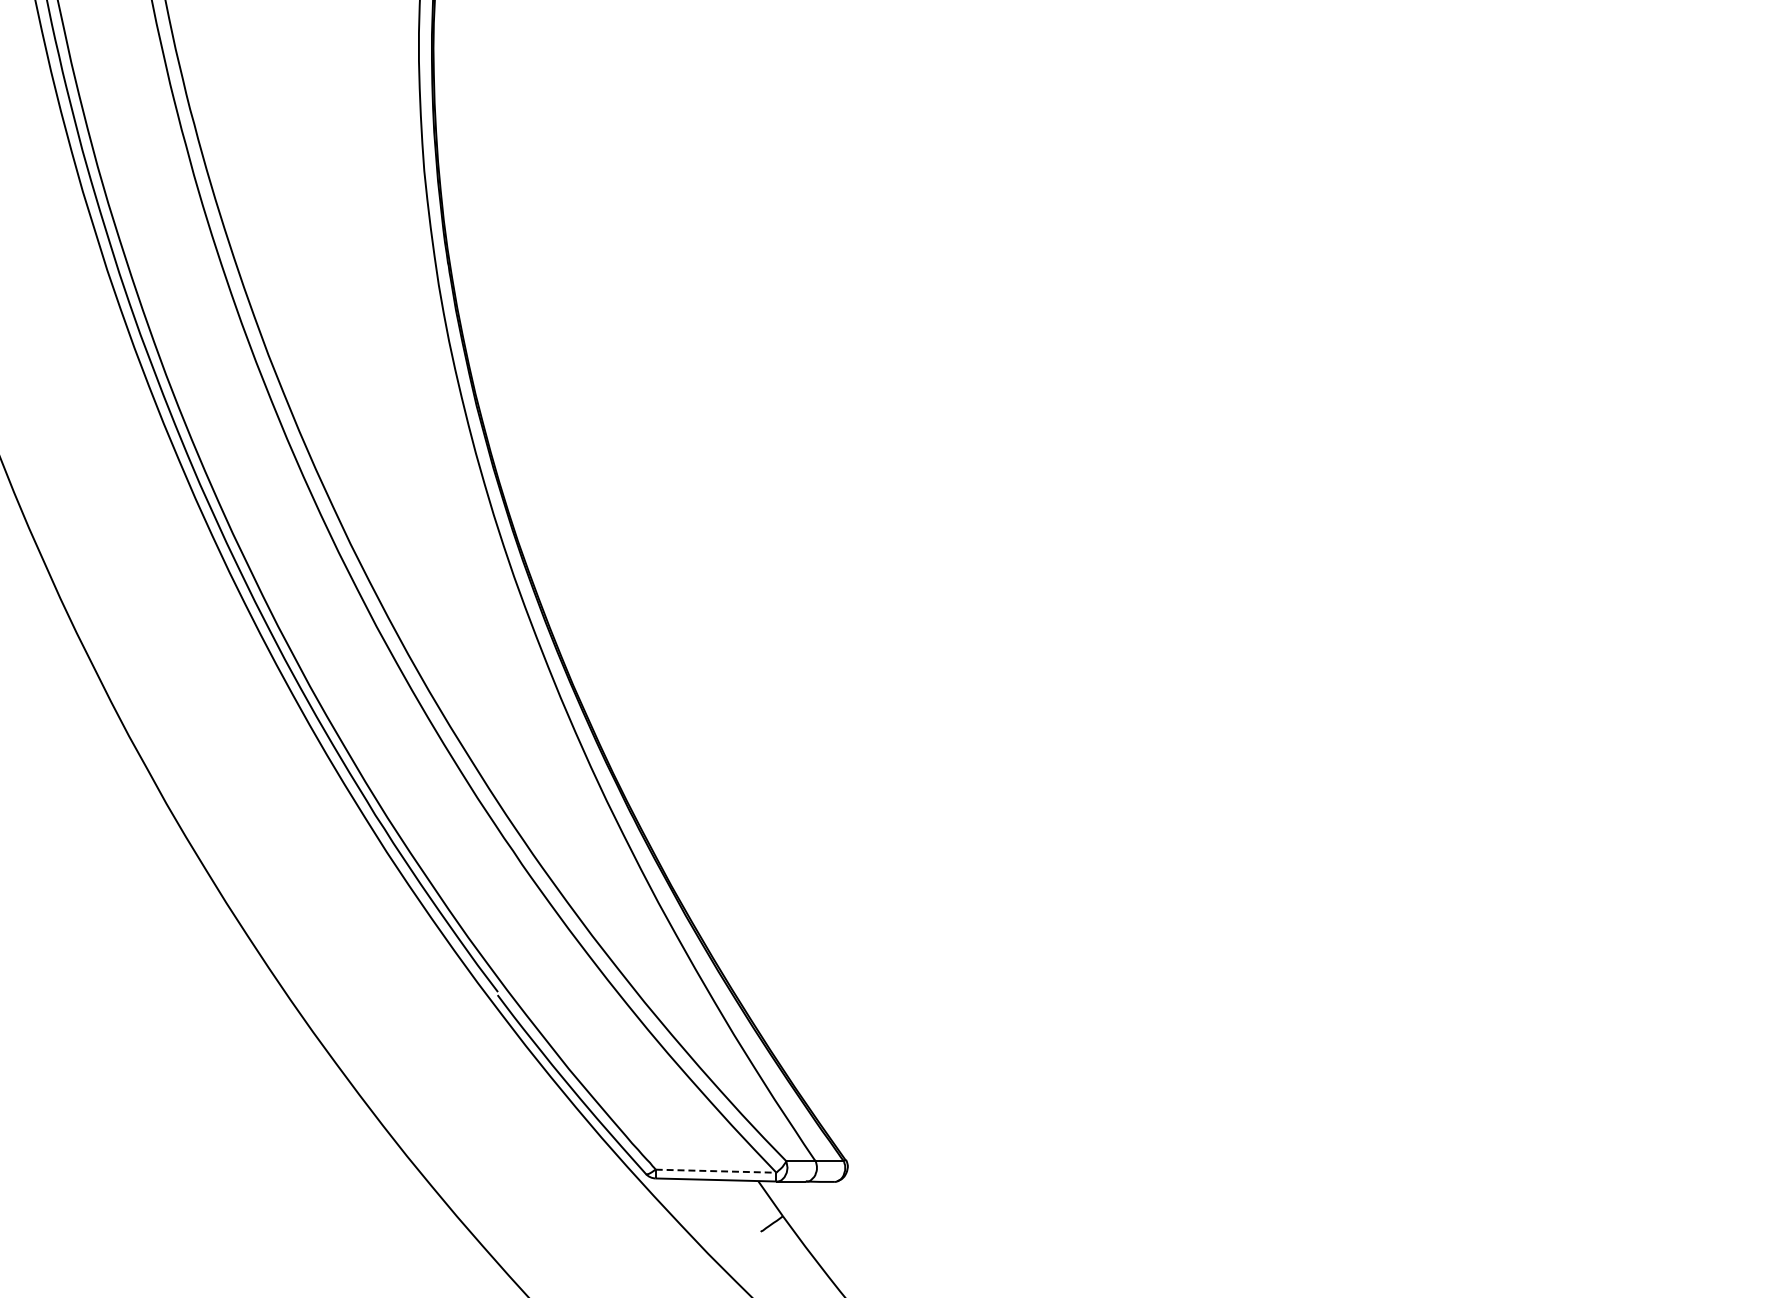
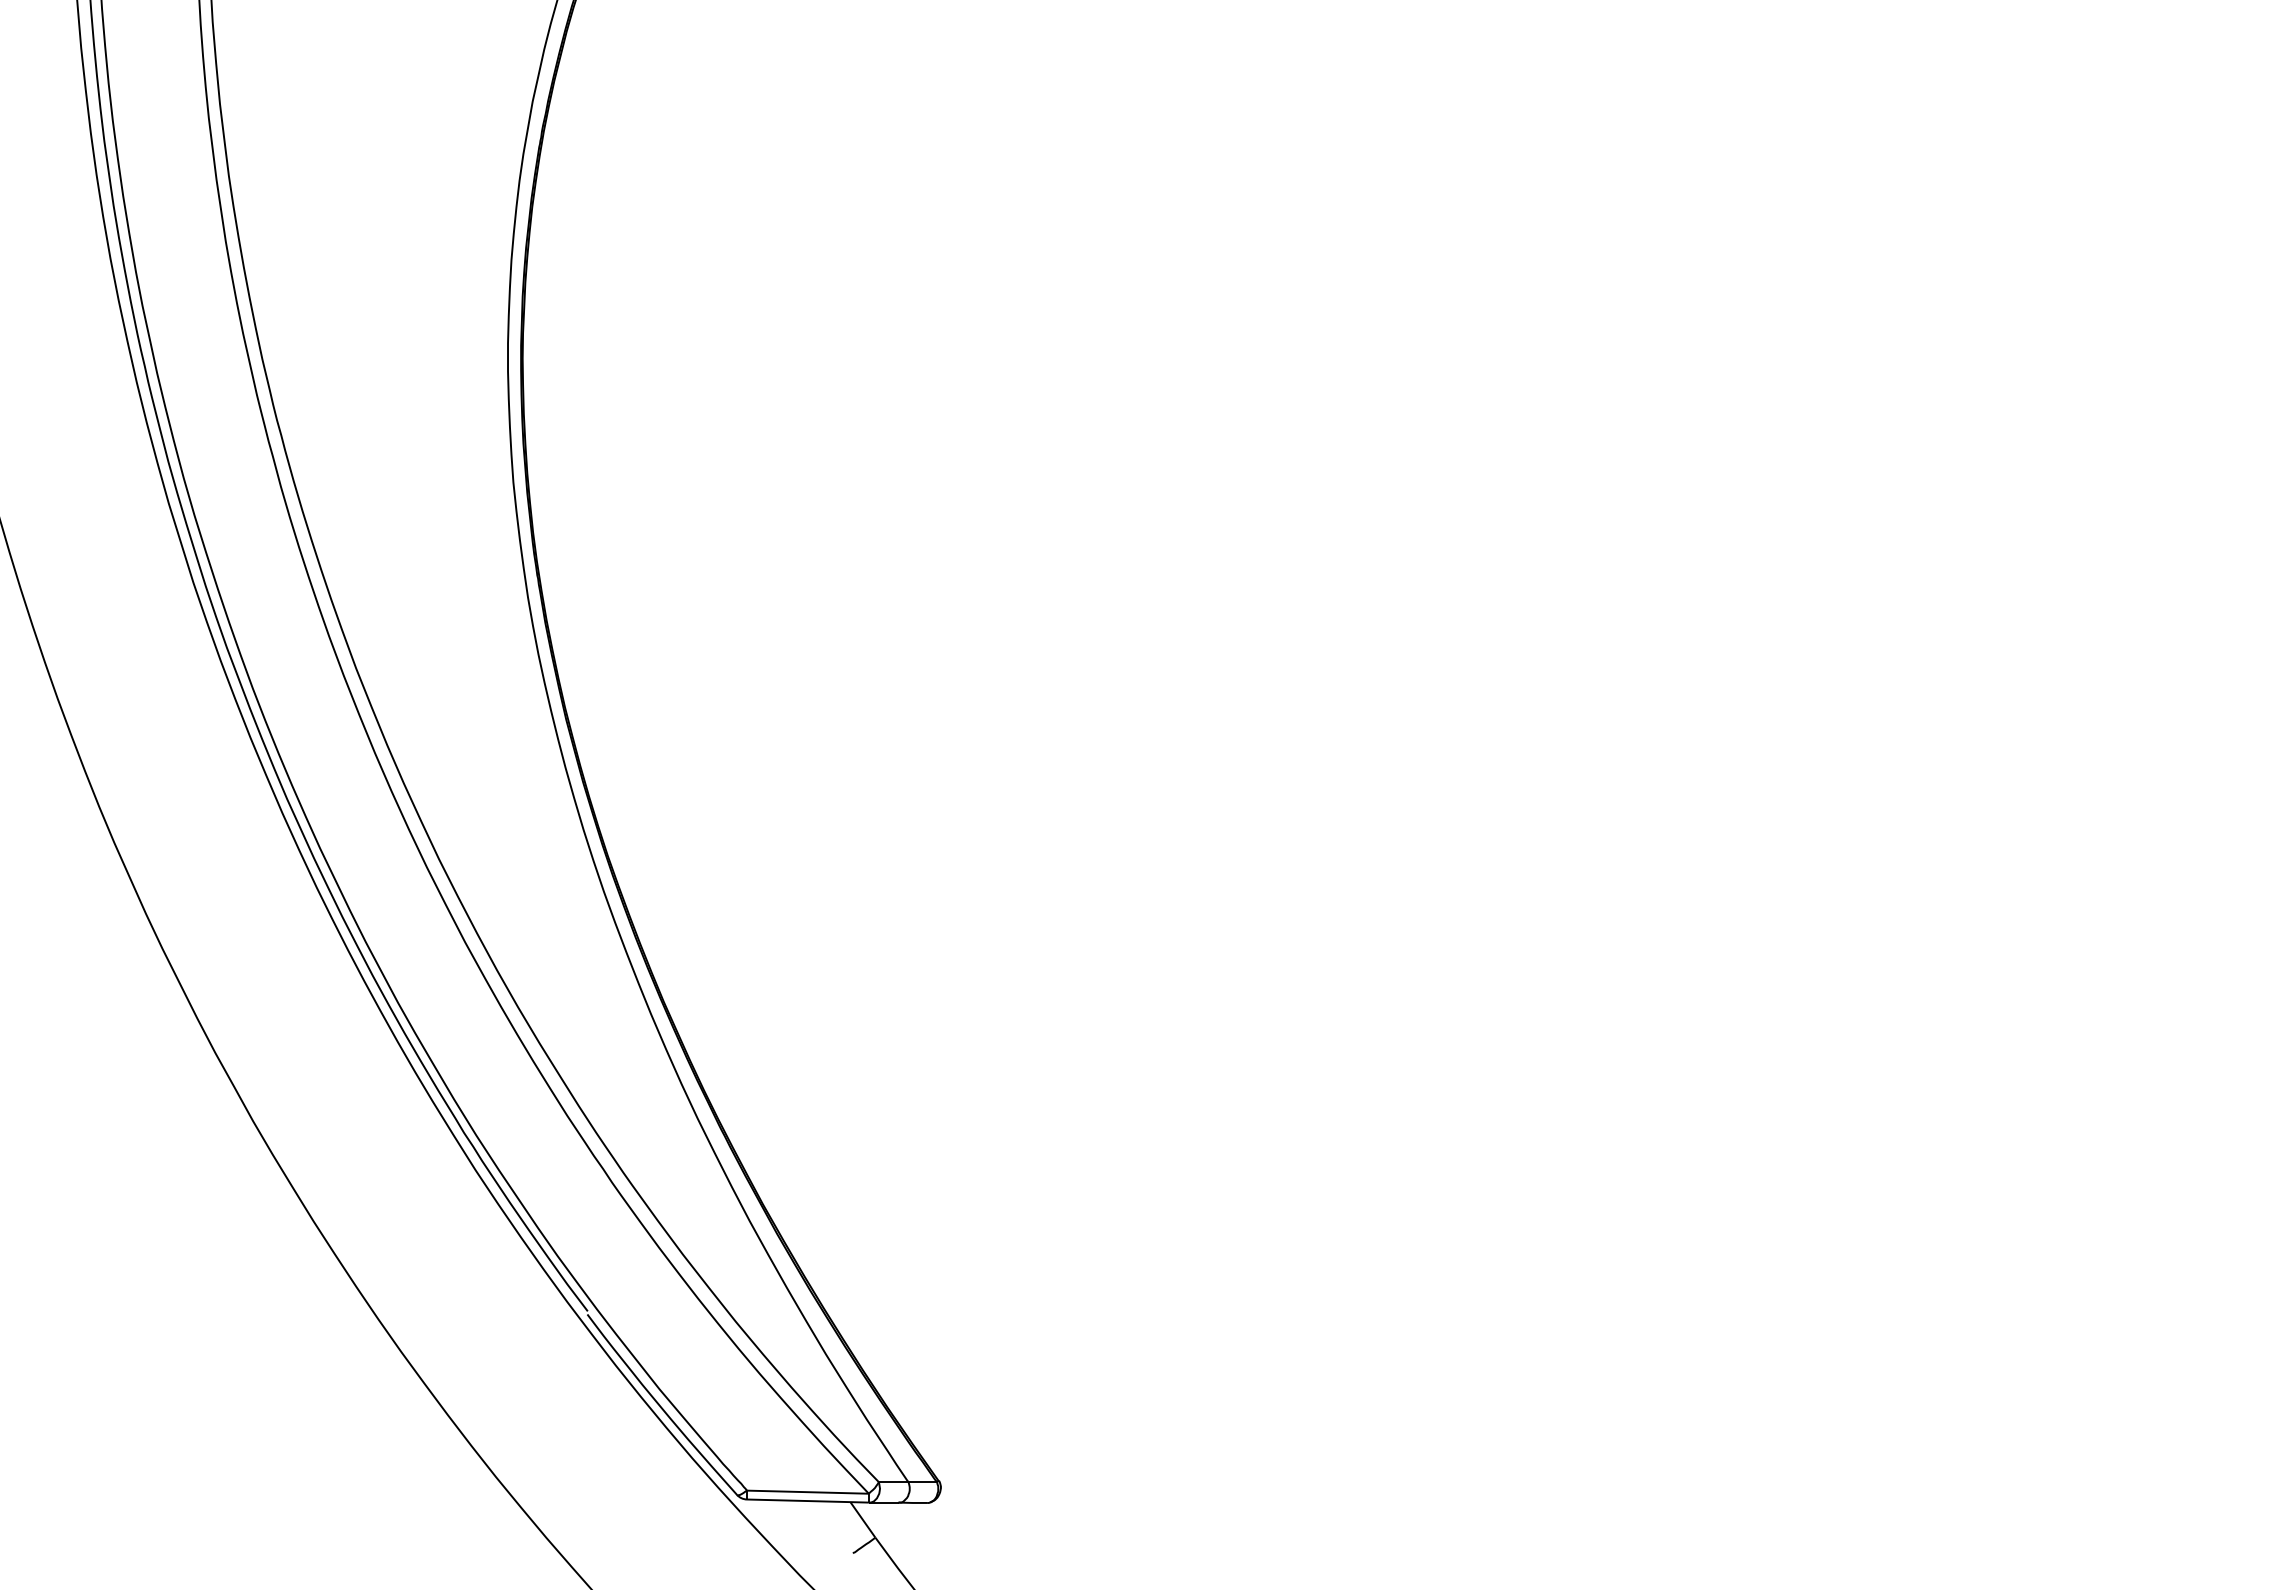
line: (715, 1171) -> (807, 1492), dashed -> solid

